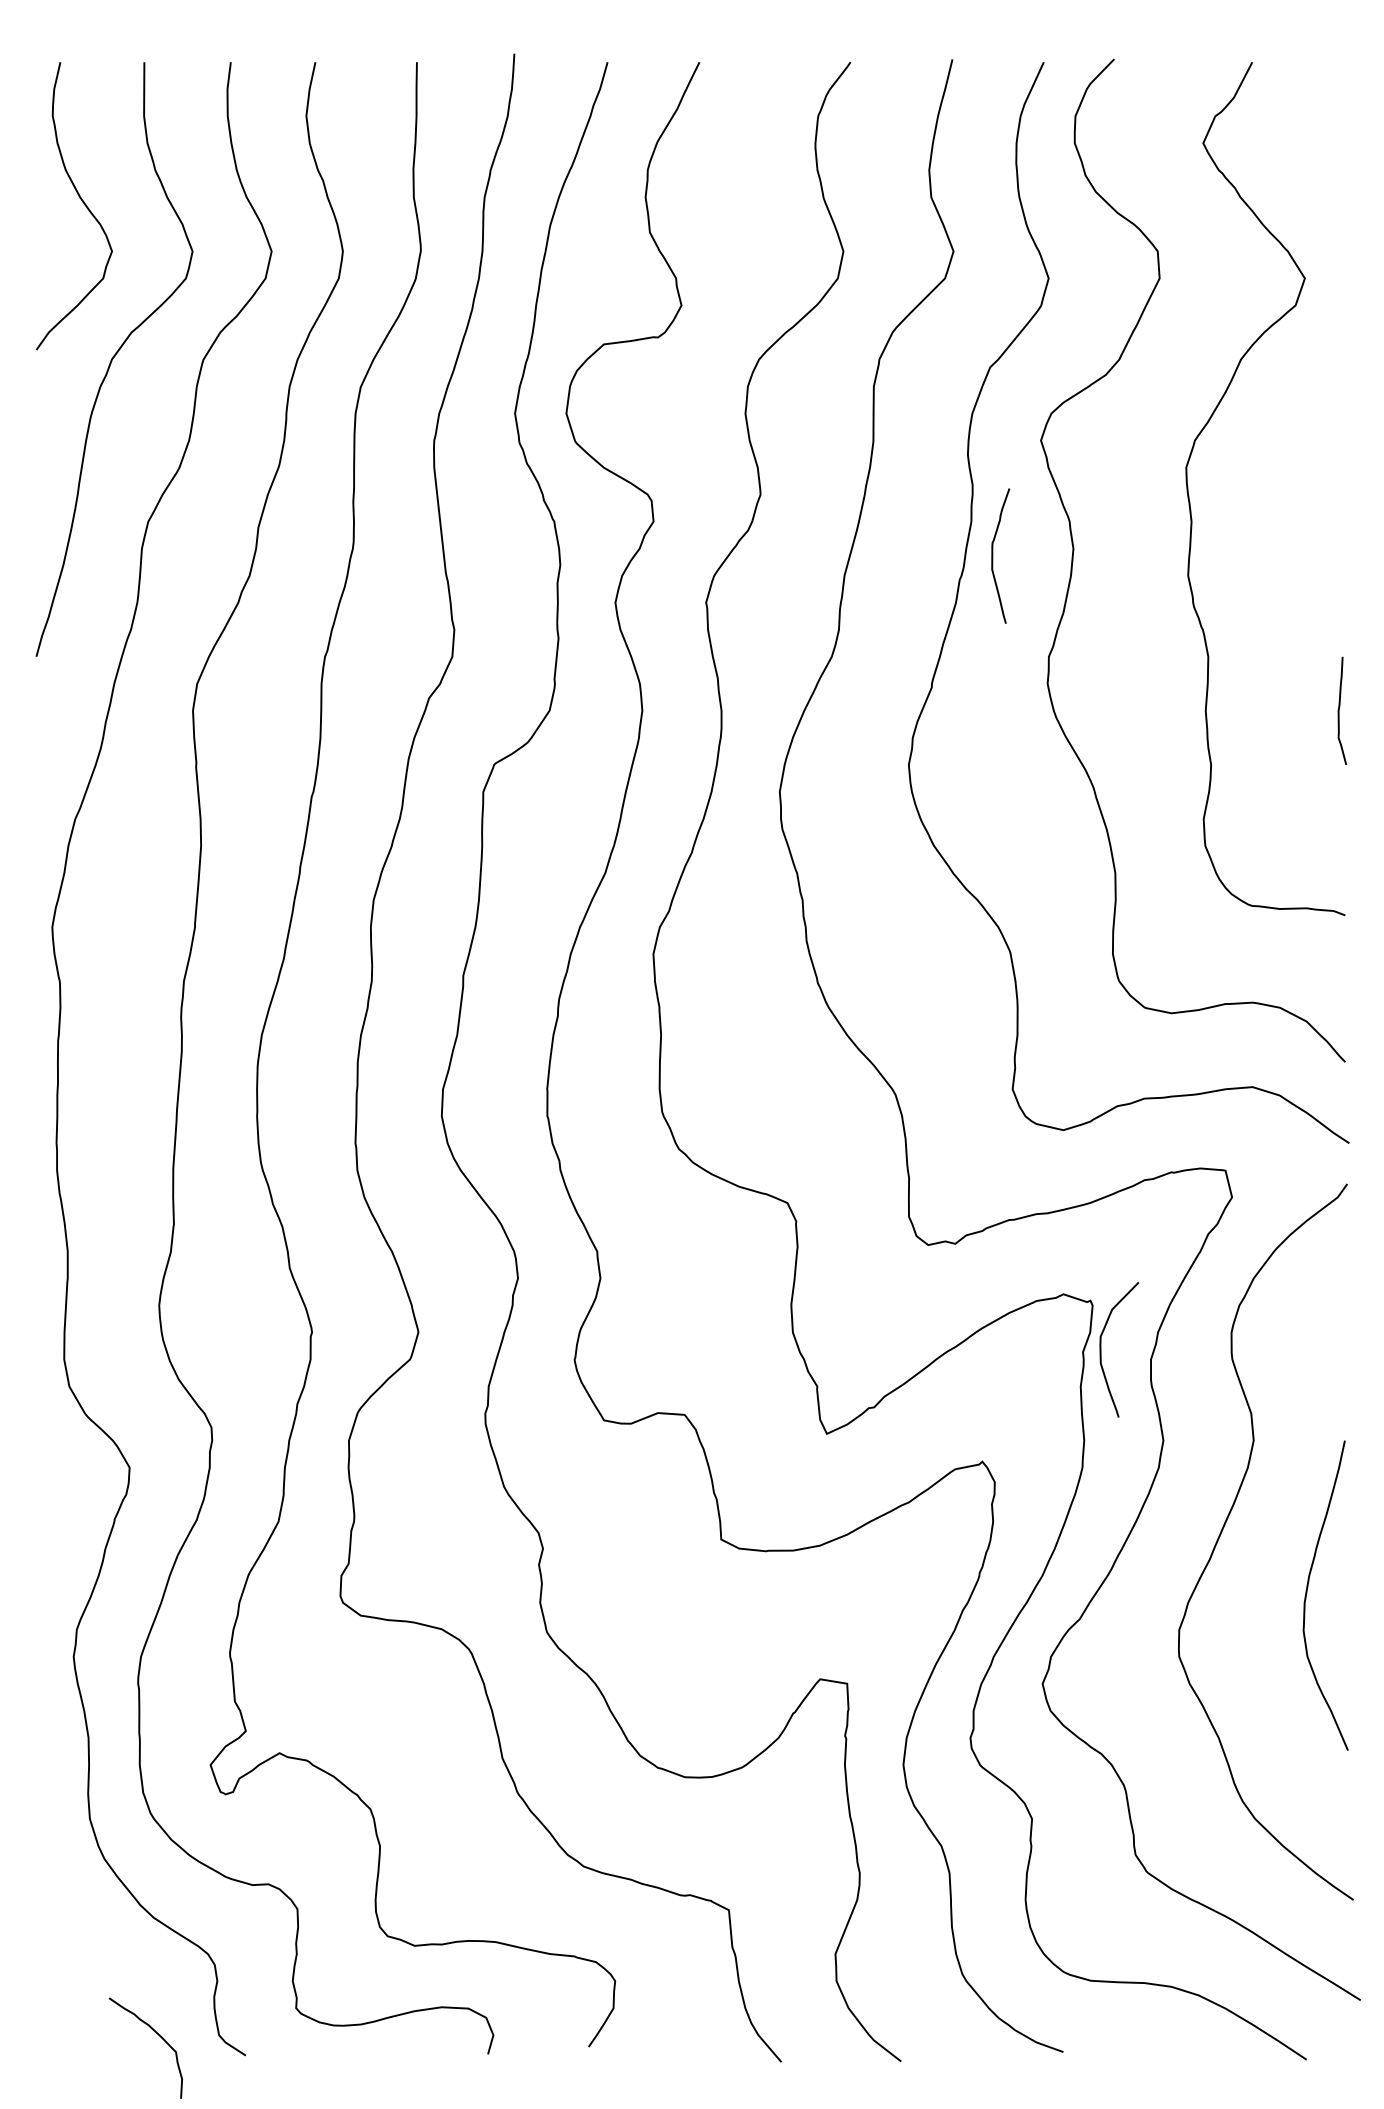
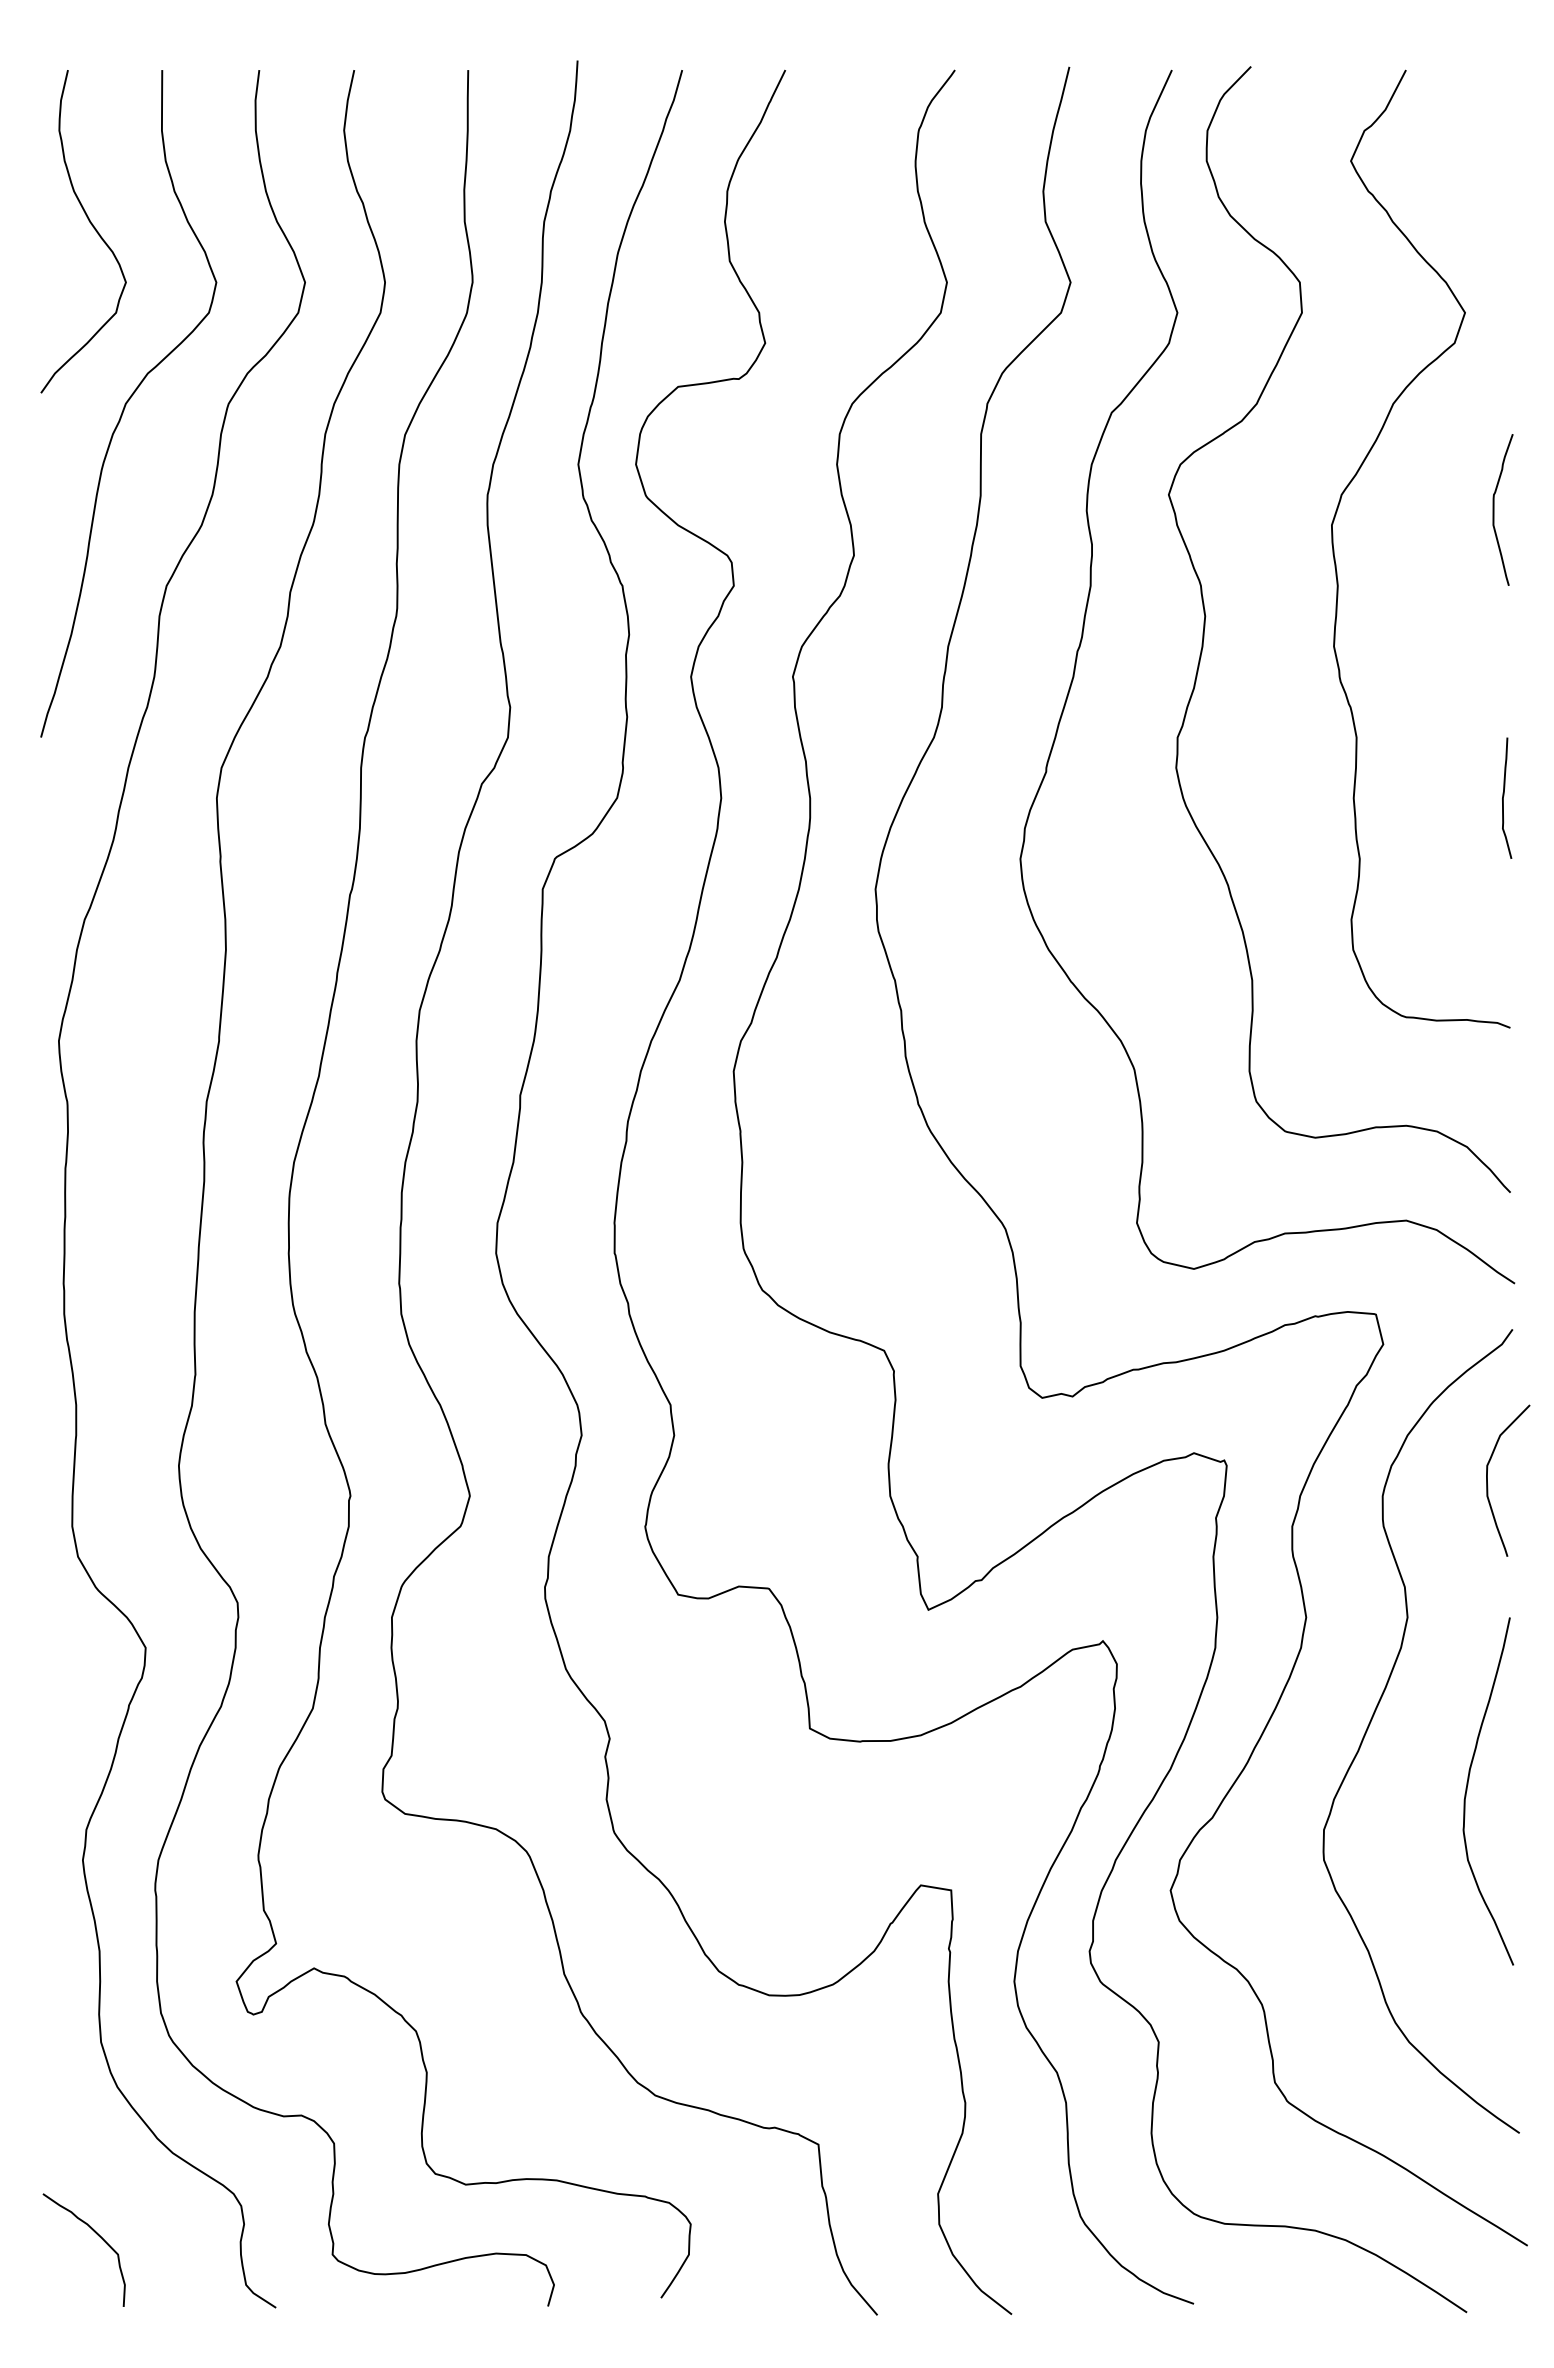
curve: (993, 555) -> (1494, 509), moved
curve: (1101, 1349) -> (1488, 1480), moved
curve: (157, 2034) -> (97, 2234), moved

